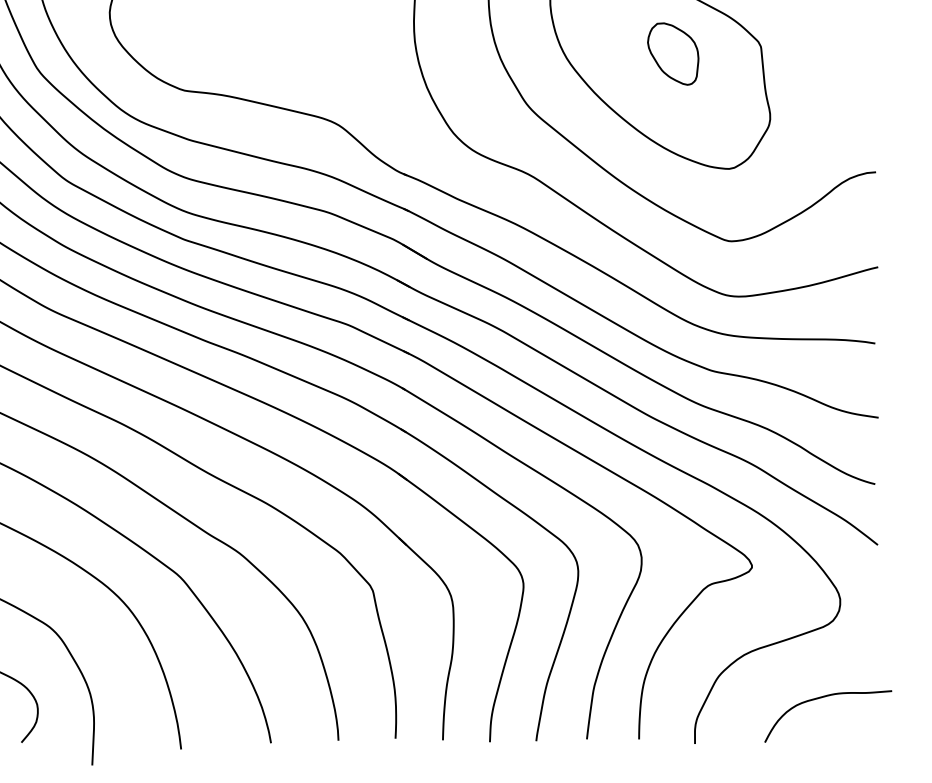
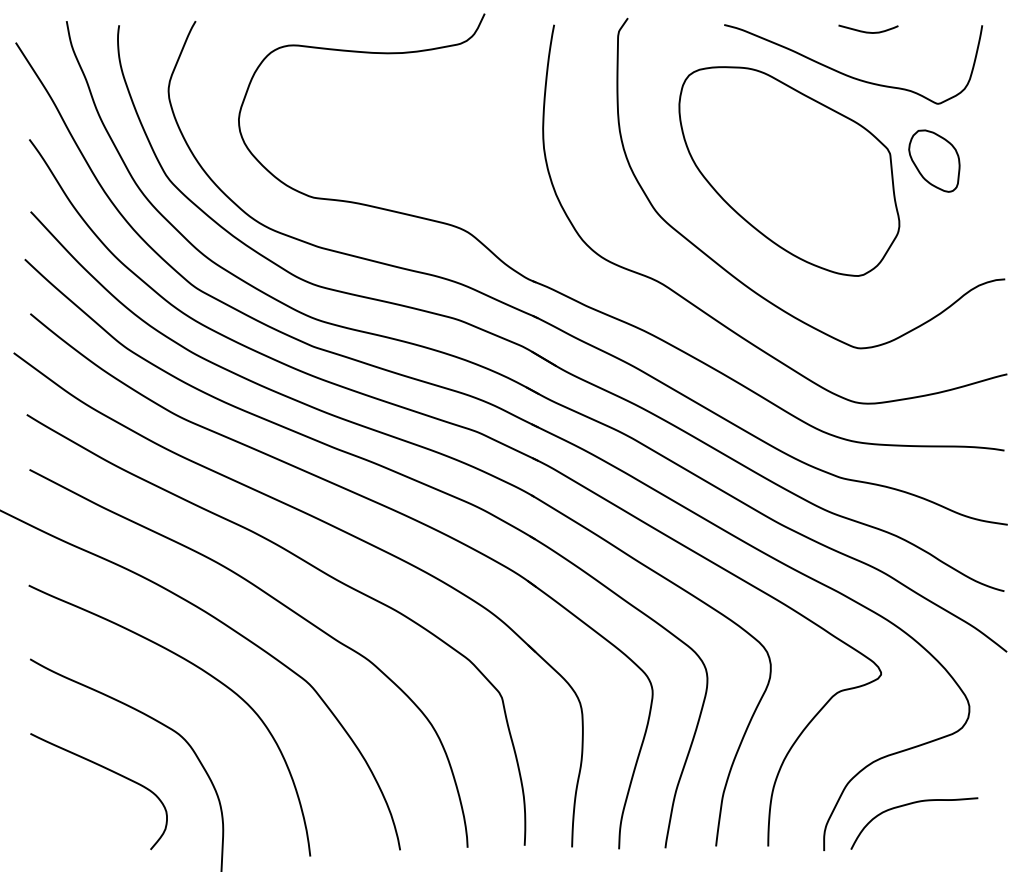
part: (673, 53) -> (934, 160), moved
curve: (822, 698) -> (908, 805), moved

